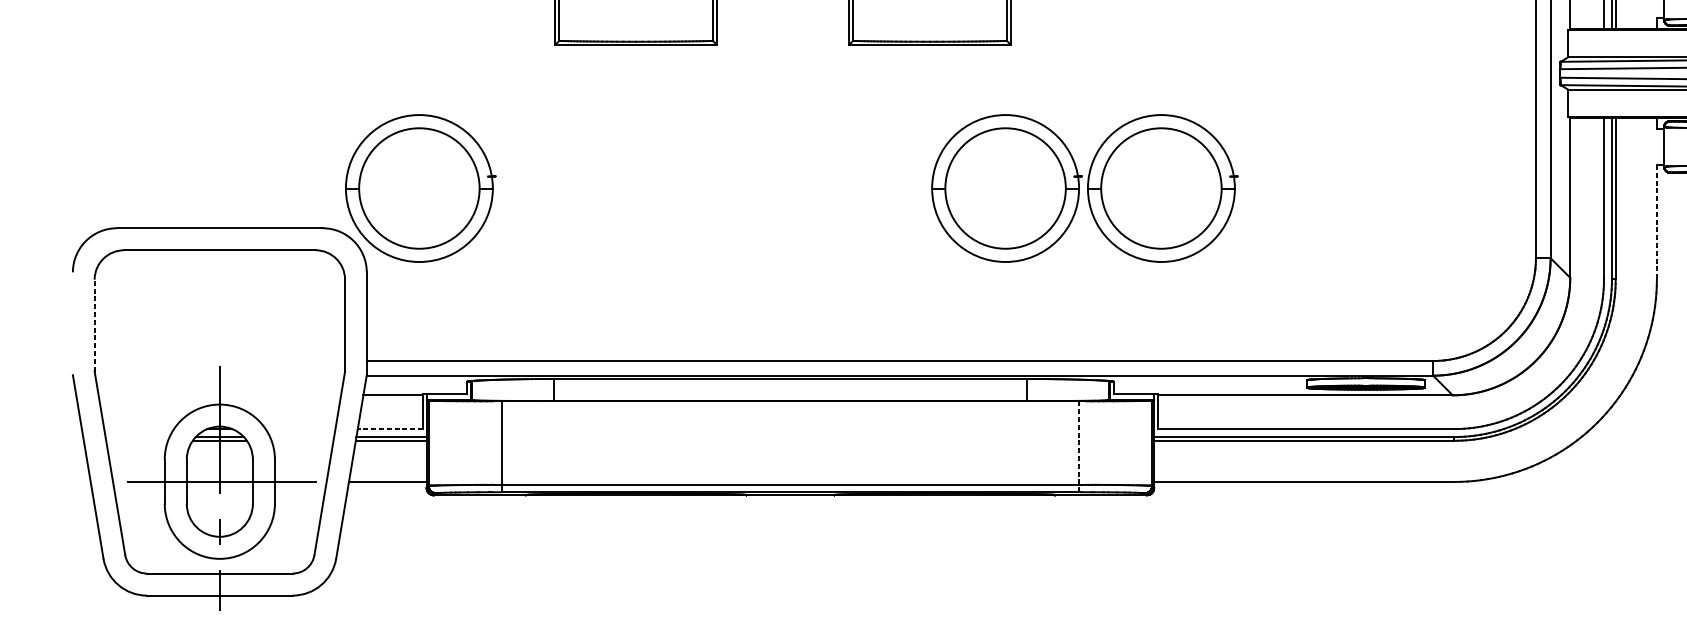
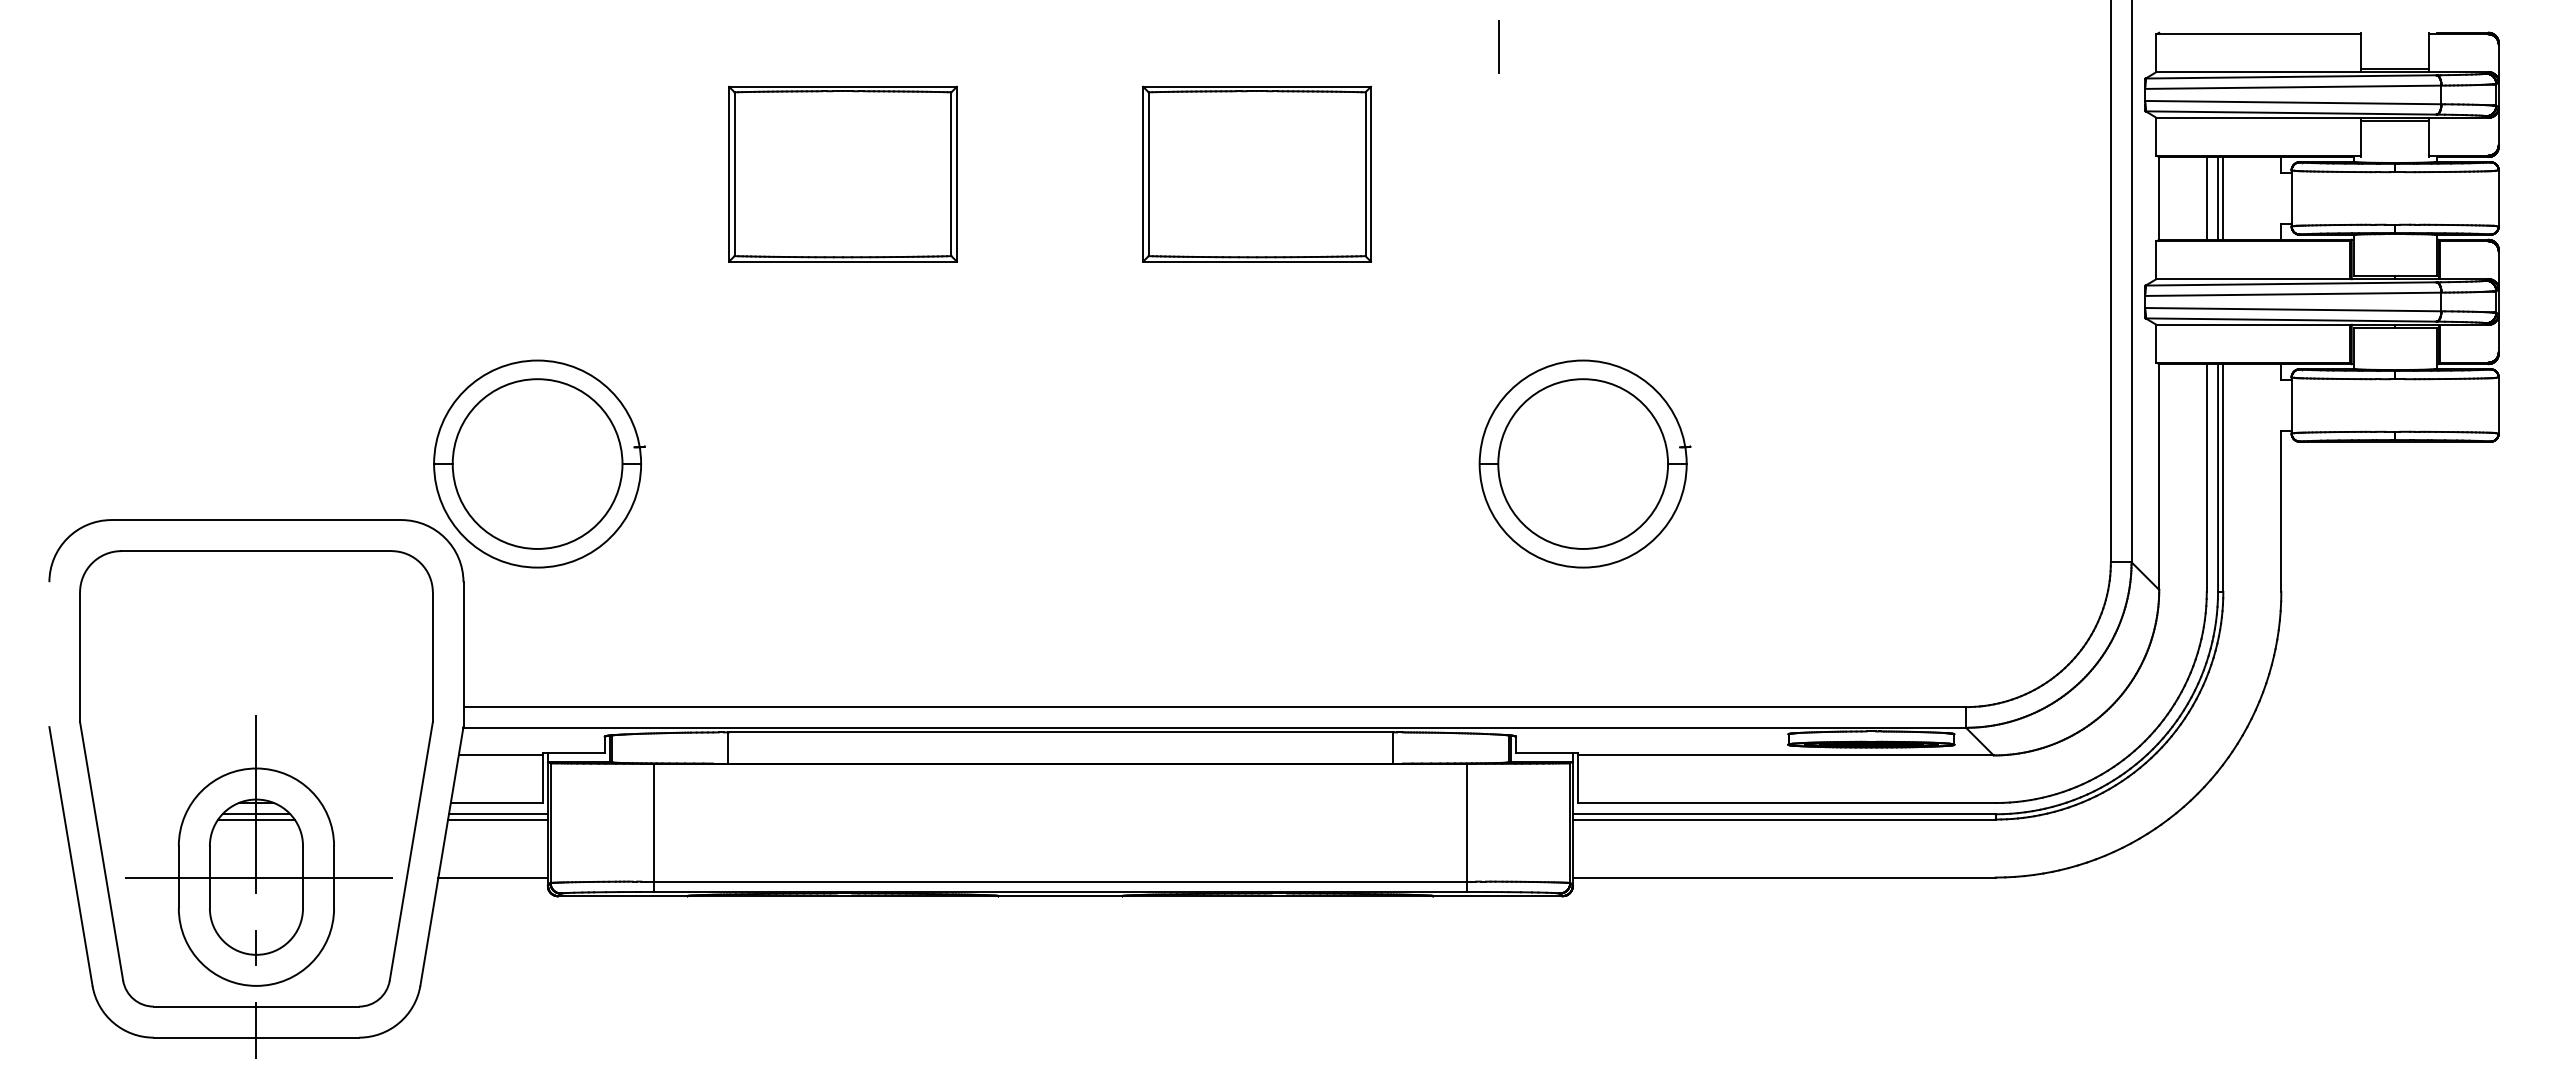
part: (1006, 188) -> (1365, 463), removed
line: (1657, 222) -> (2281, 511), dashed -> solid
line: (94, 325) -> (80, 657), dashed -> solid
line: (390, 429) -> (496, 803), dashed -> solid
line: (1078, 447) -> (1466, 828), dashed -> solid

